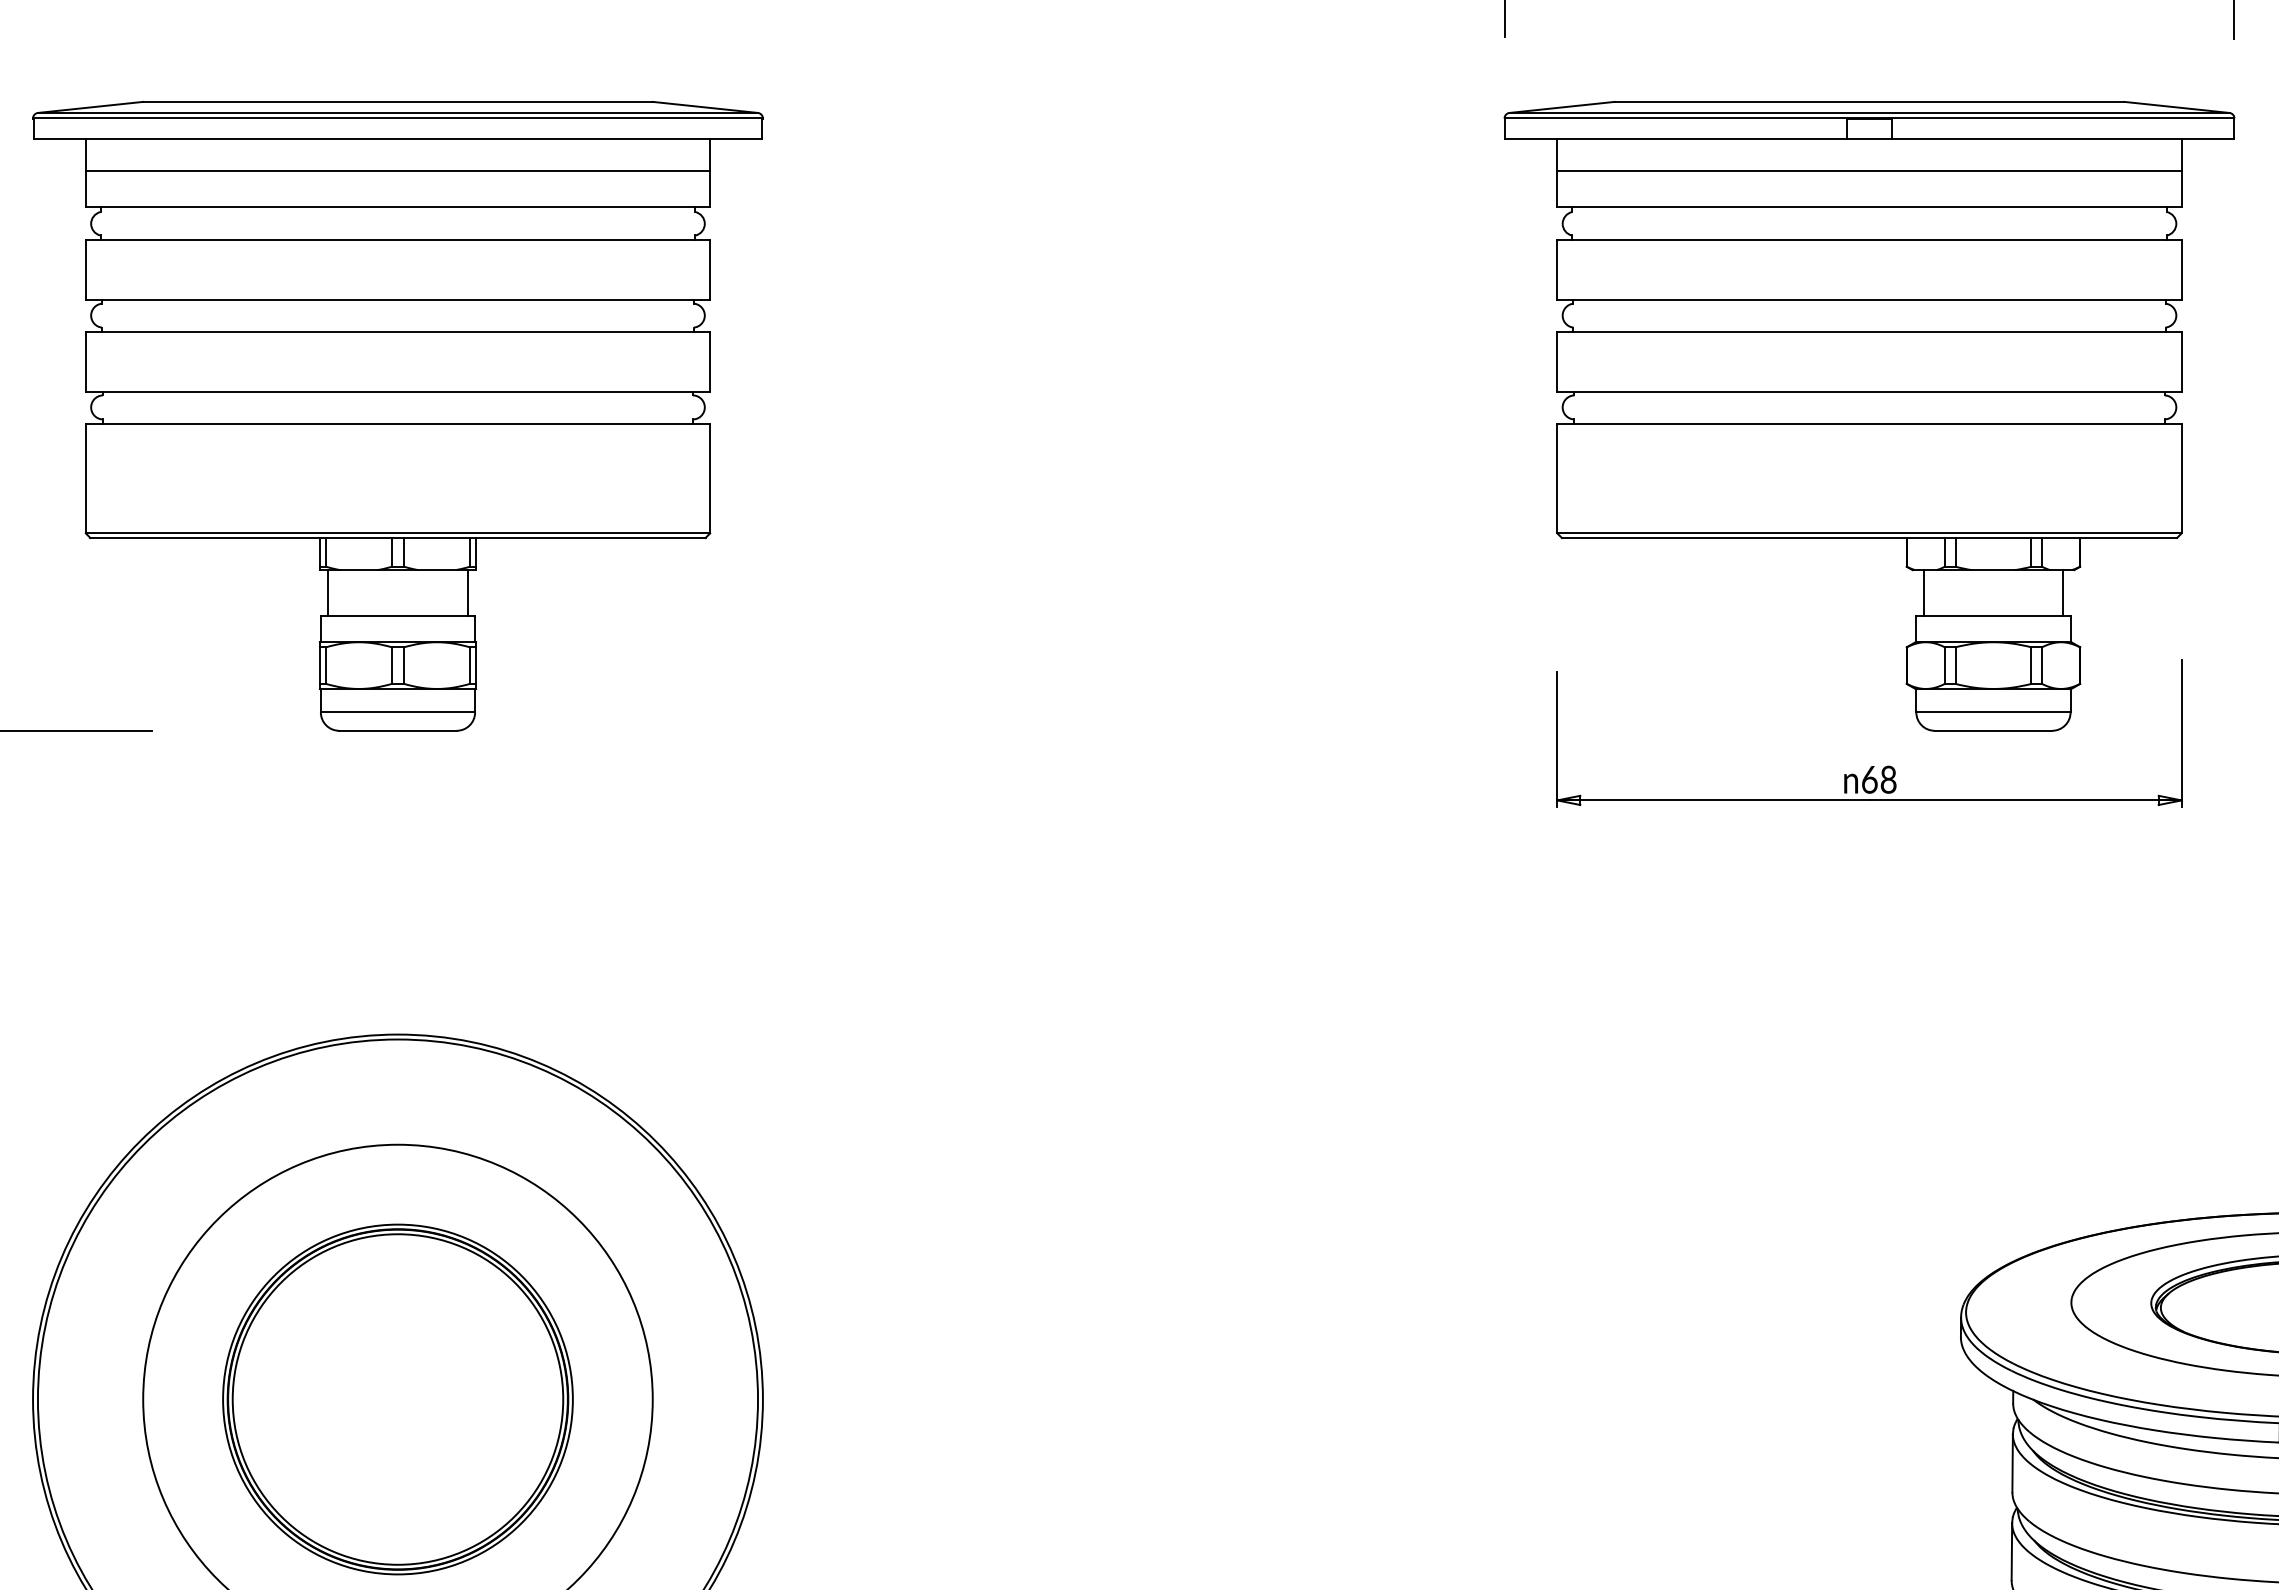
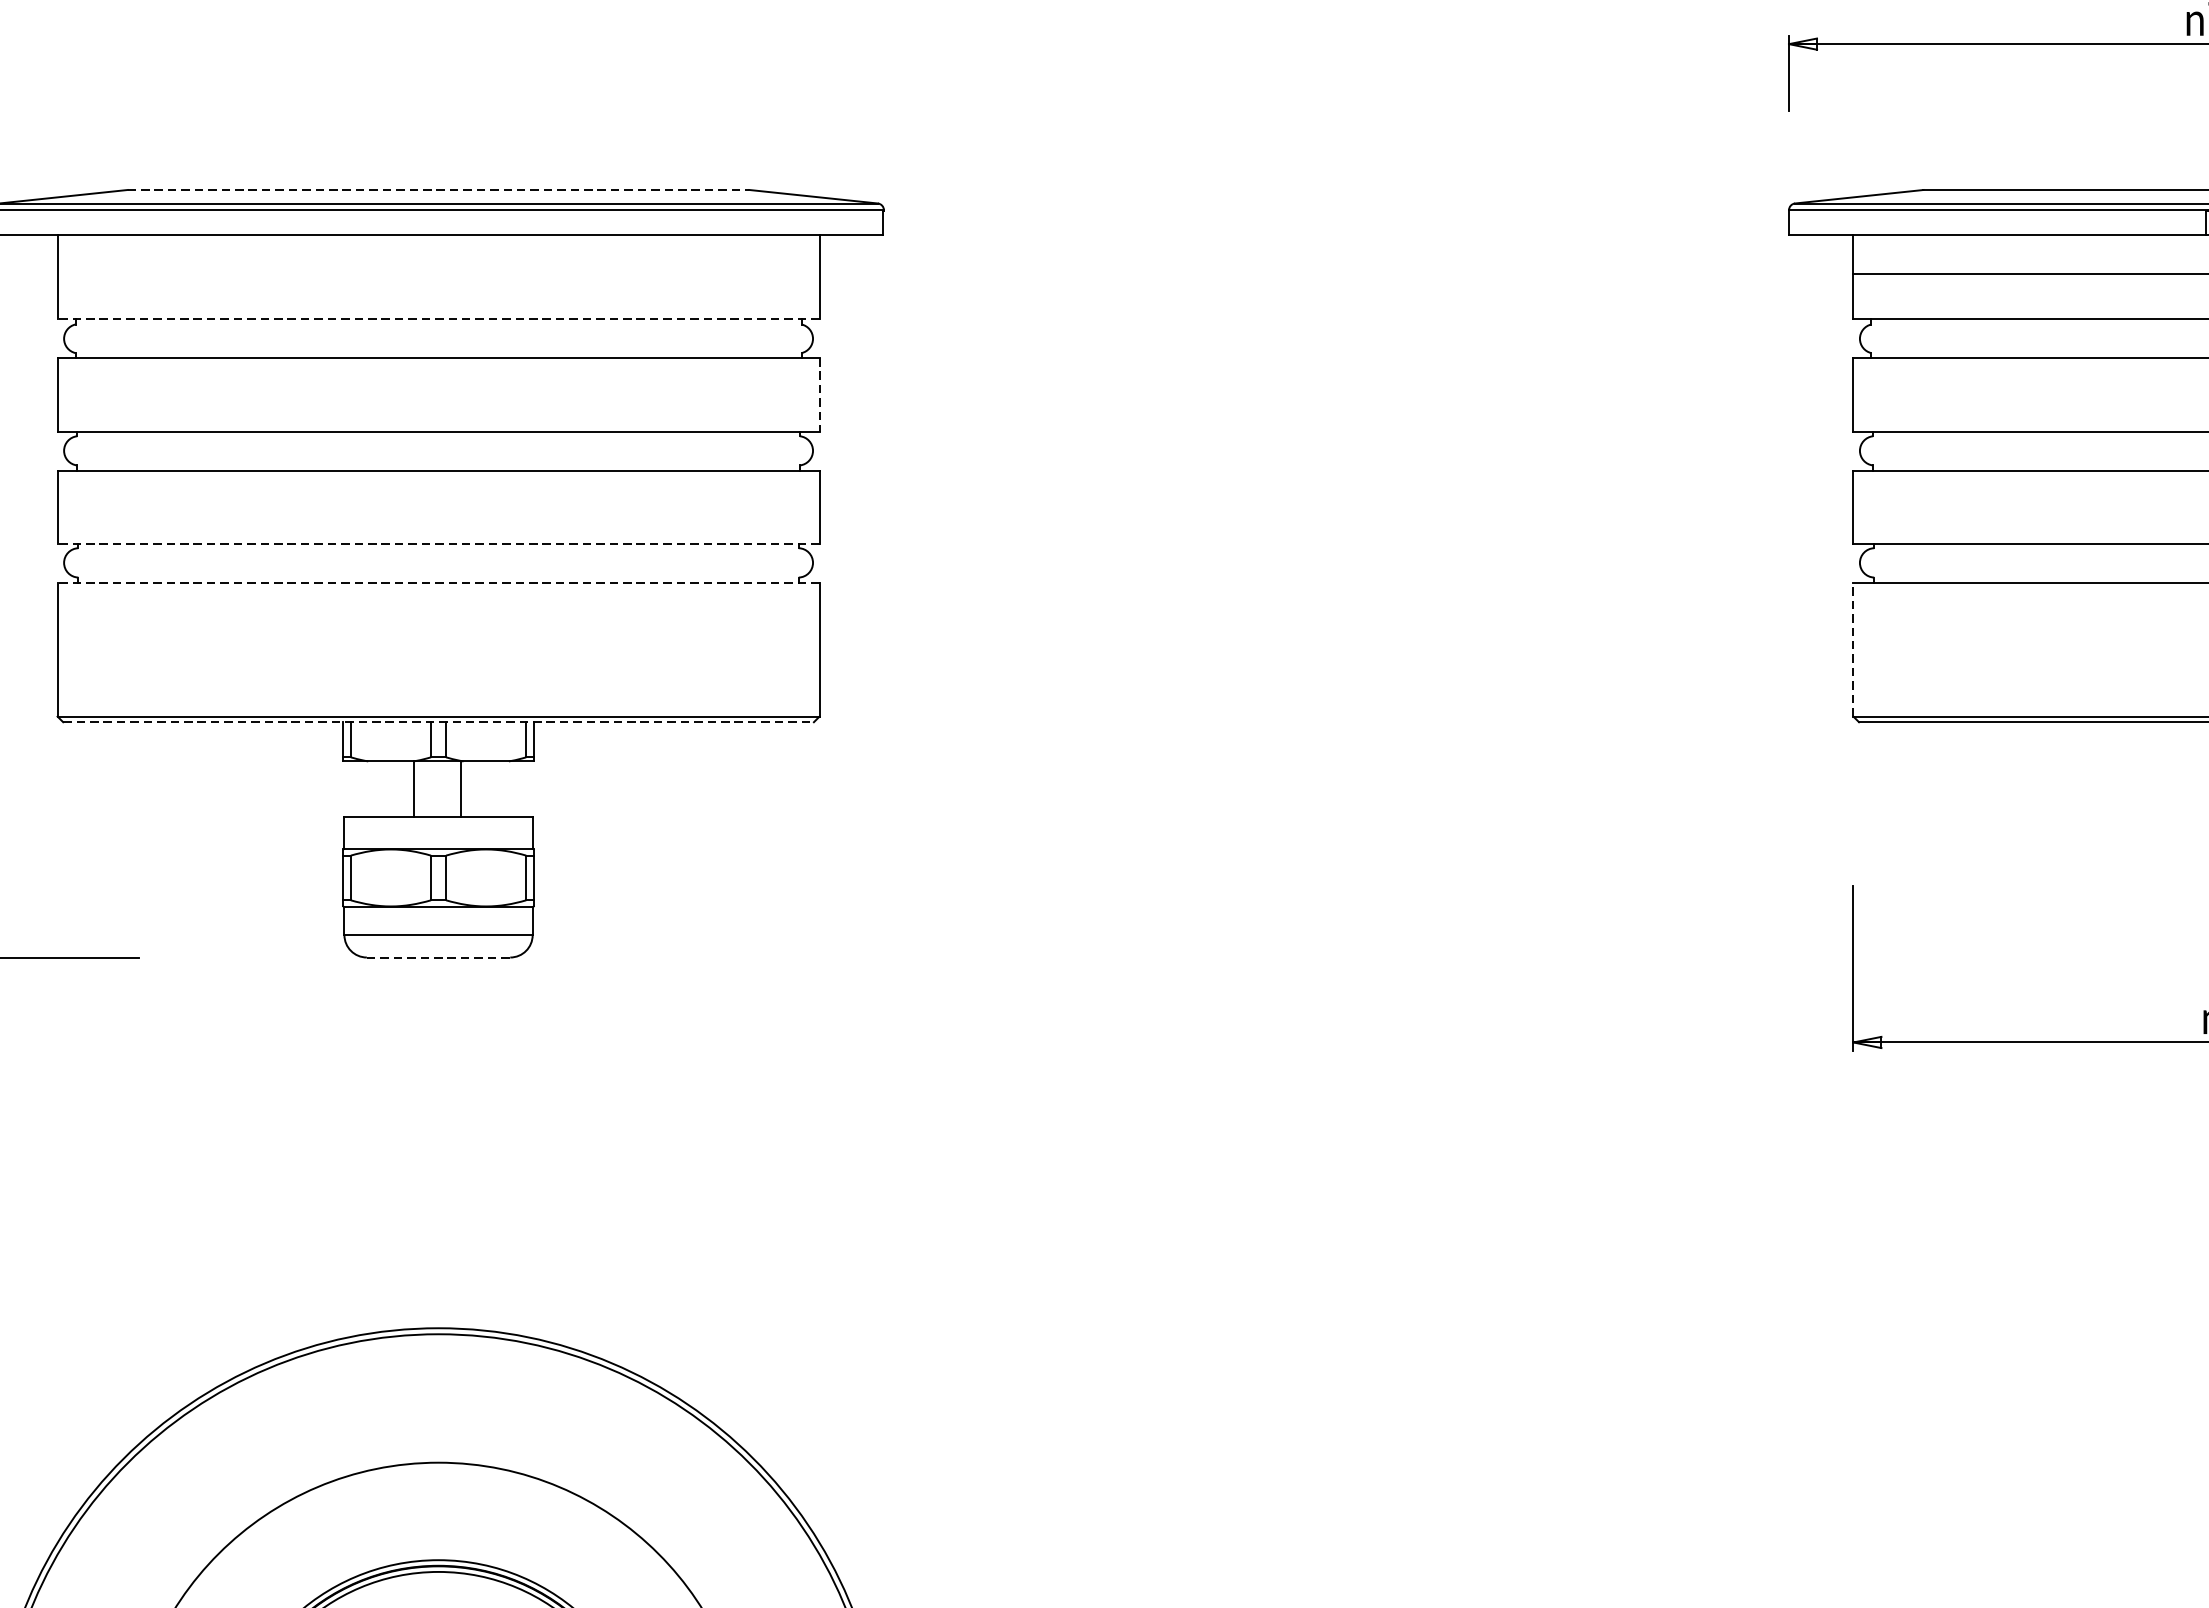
line: (397, 101) -> (437, 189), solid -> dashed
line: (397, 170) -> (437, 273), removed
line: (397, 207) -> (437, 318), solid -> dashed
line: (710, 270) -> (819, 395), solid -> dashed
line: (397, 392) -> (437, 544), solid -> dashed
line: (397, 424) -> (437, 583), solid -> dashed
line: (1557, 478) -> (1853, 649), solid -> dashed
line: (397, 538) -> (437, 722), solid -> dashed
line: (328, 593) -> (414, 789), moved
line: (467, 593) -> (461, 789), moved
line: (397, 730) -> (437, 957), solid -> dashed

